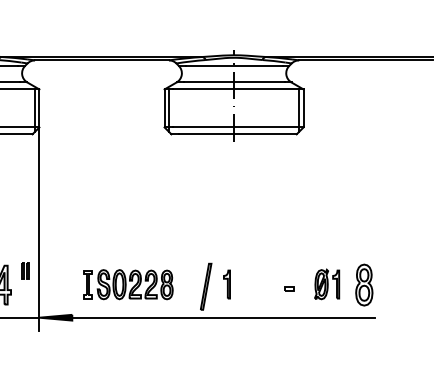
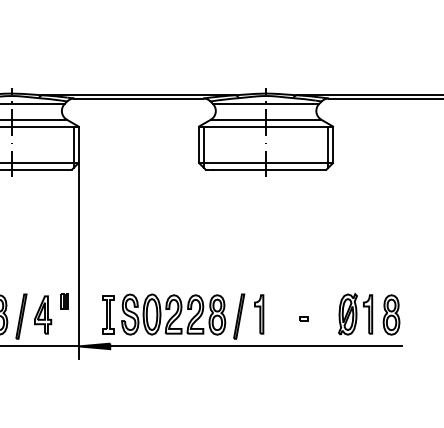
part: (128, 284) -> (164, 314), size x1.43
part: (227, 284) -> (259, 314), size x1.43
part: (326, 284) -> (355, 314), size x1.43
part: (288, 288) -> (303, 318), moved

